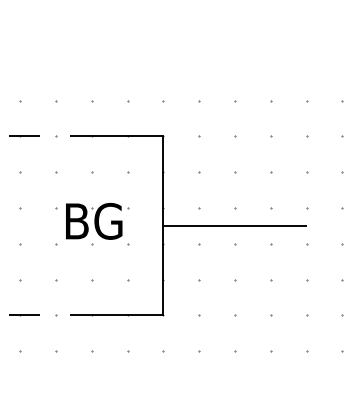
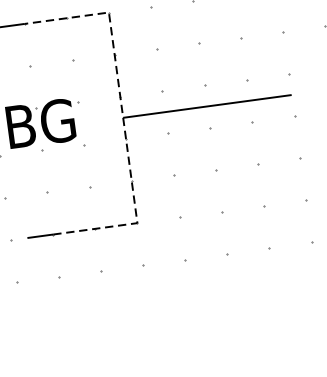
line: (163, 225) -> (123, 117), solid -> dashed

